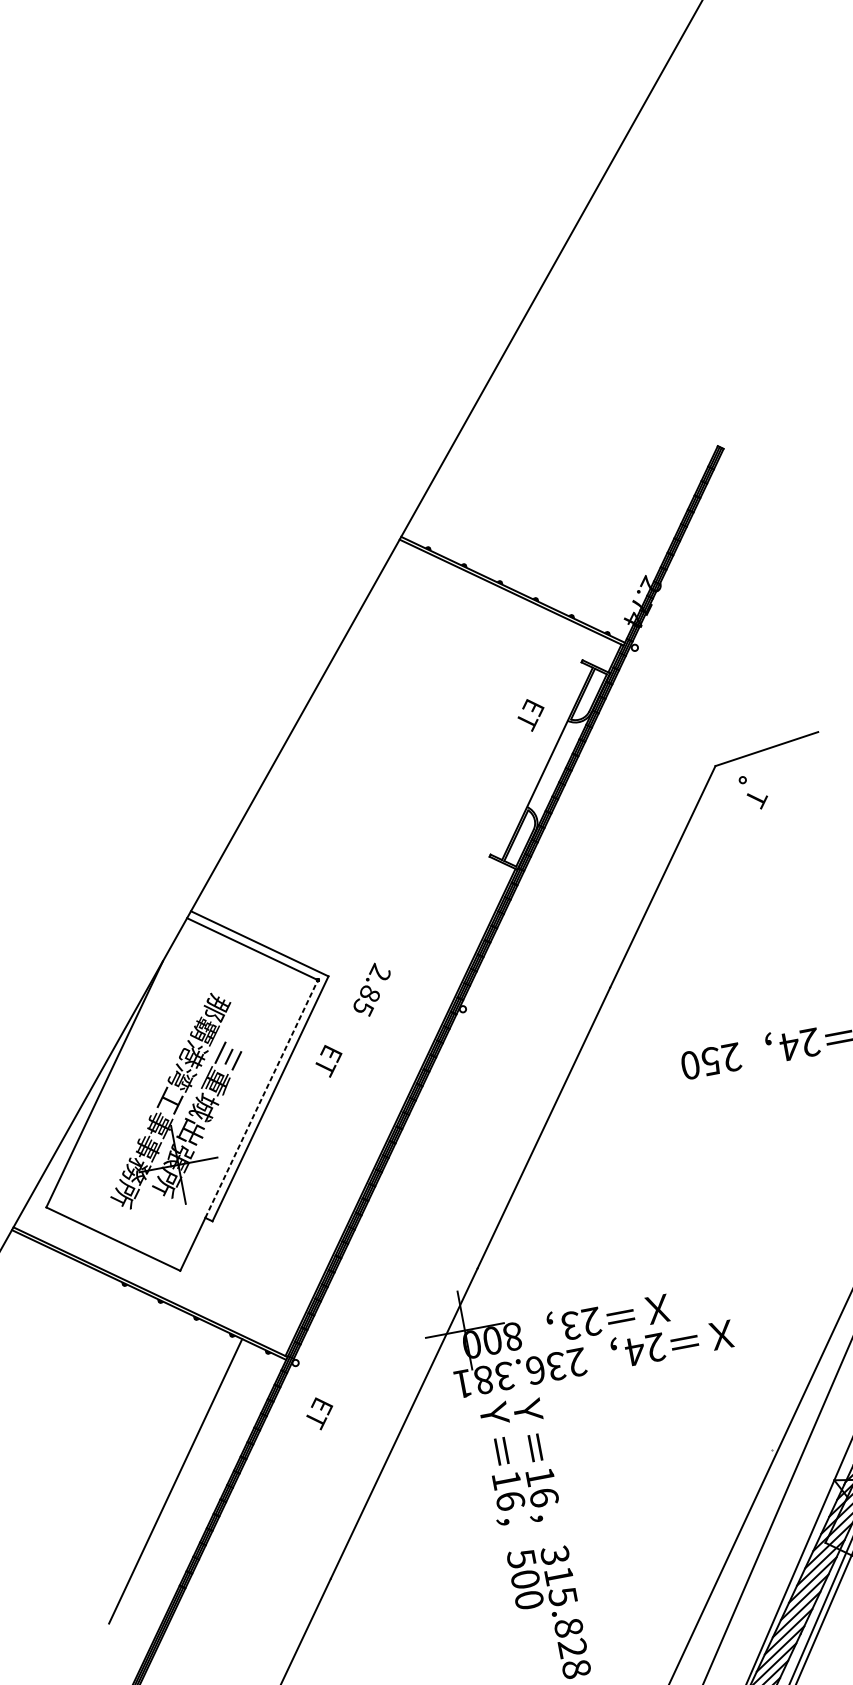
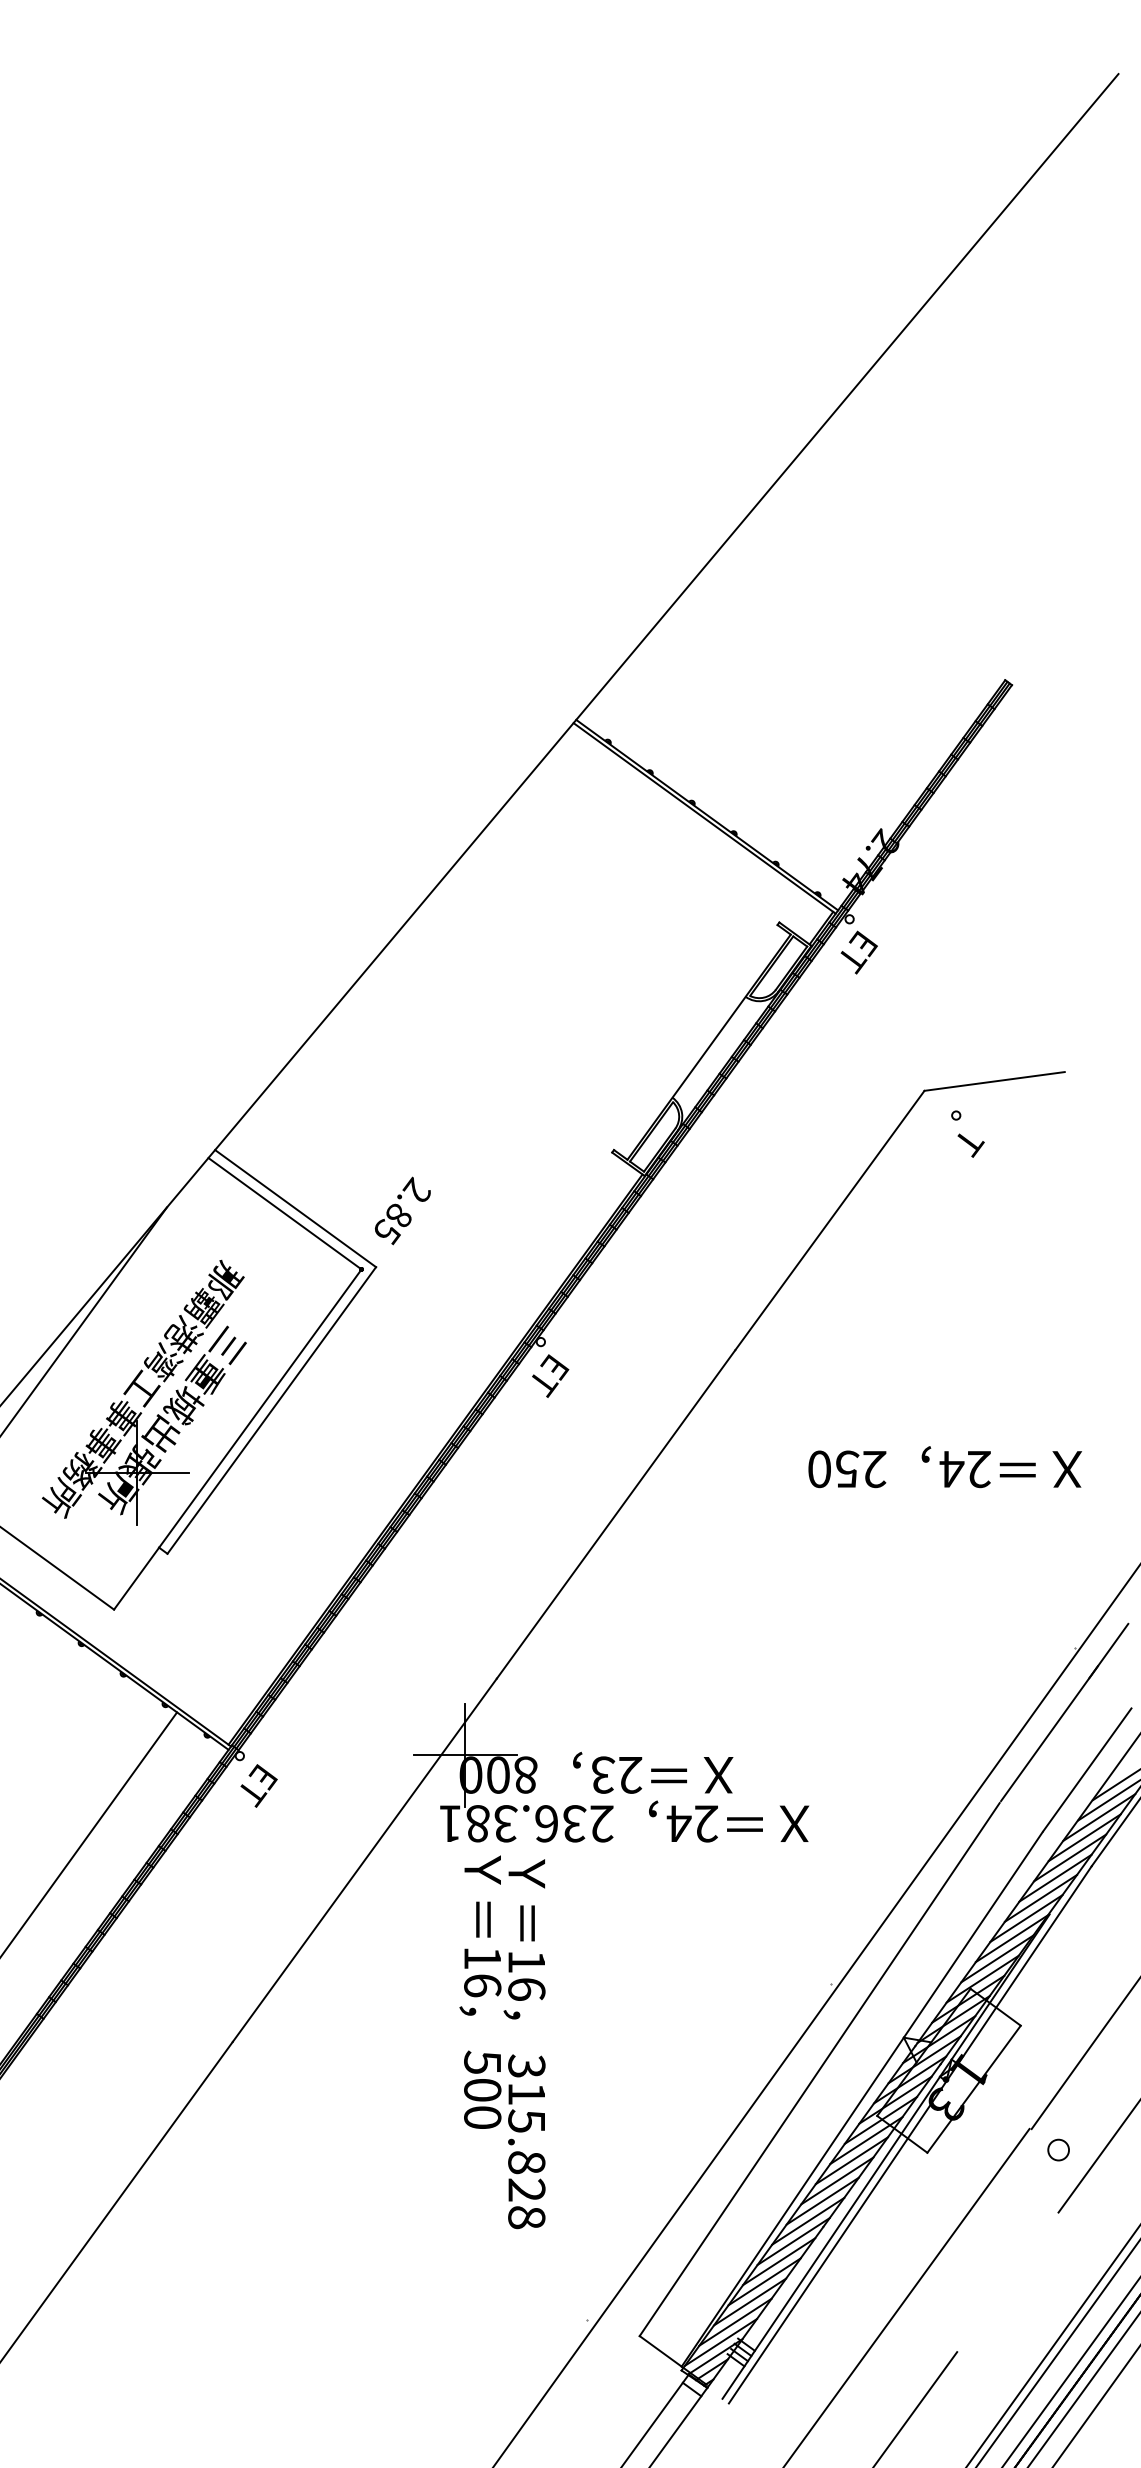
text: (530, 715) -> (858, 952), moved
text: (371, 989) -> (402, 1210), moved
text: (329, 1060) -> (550, 1375), moved
line: (261, 1098) -> (260, 1408), dashed -> solid
text: (319, 1413) -> (258, 1785), moved

